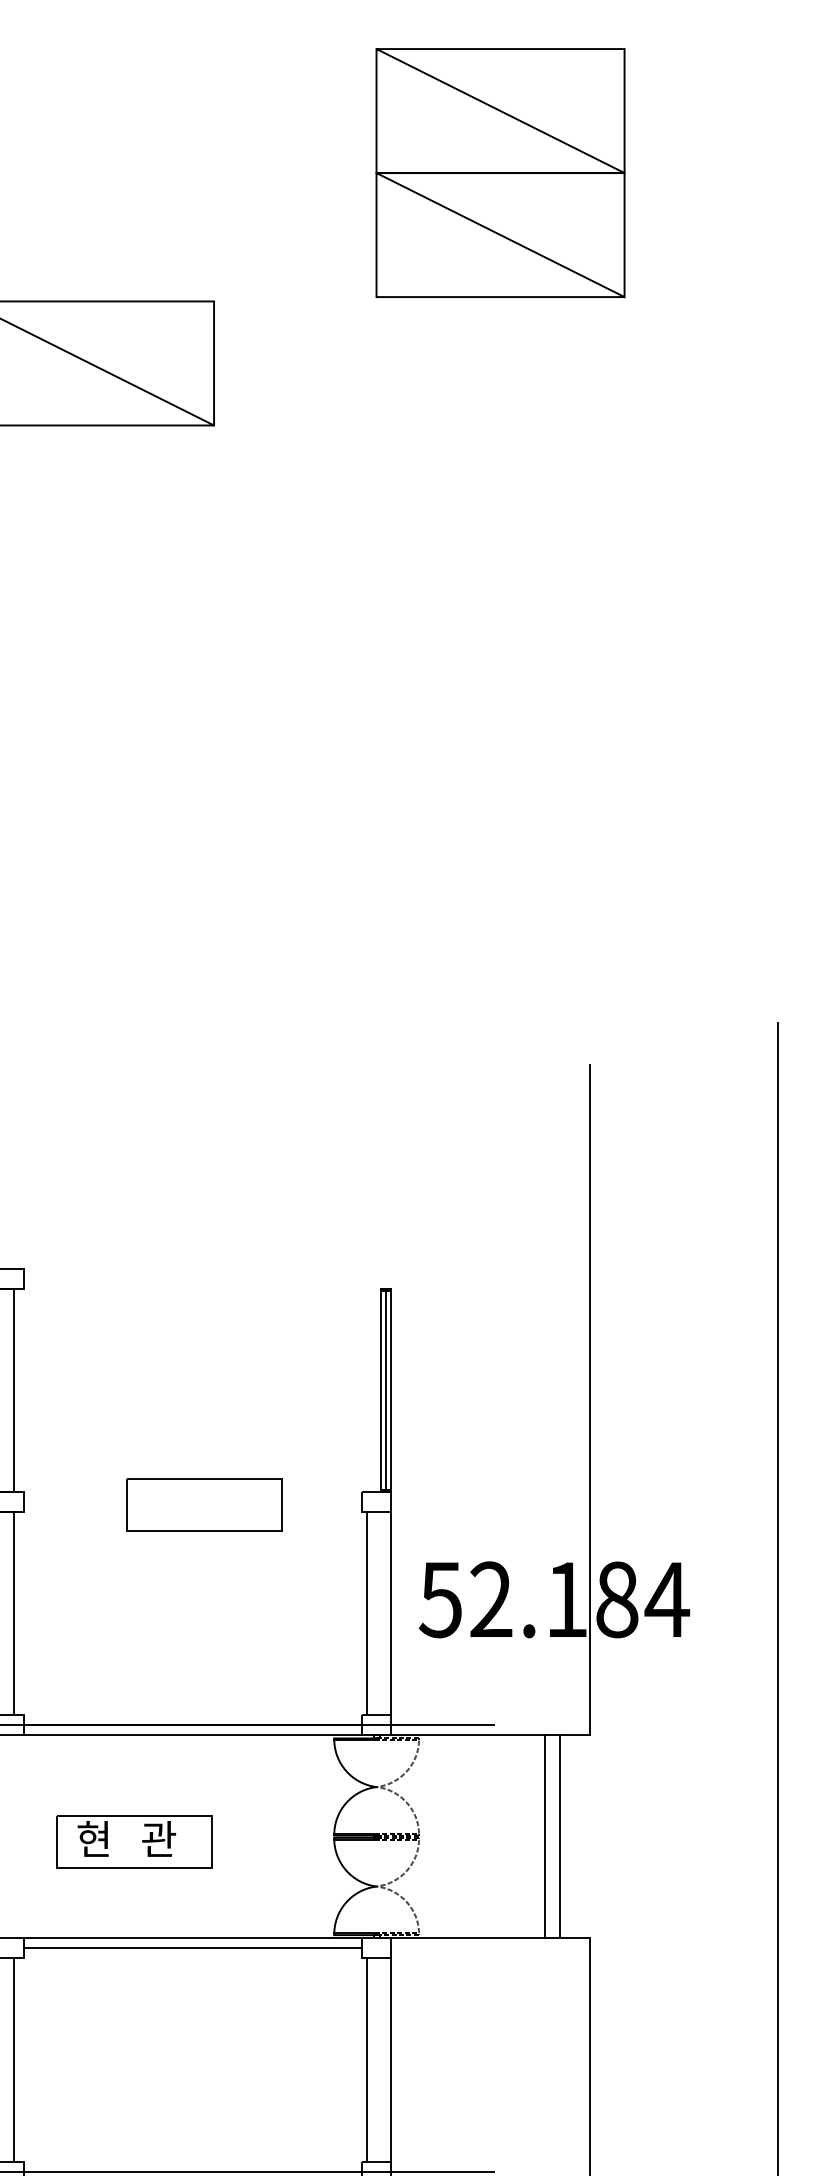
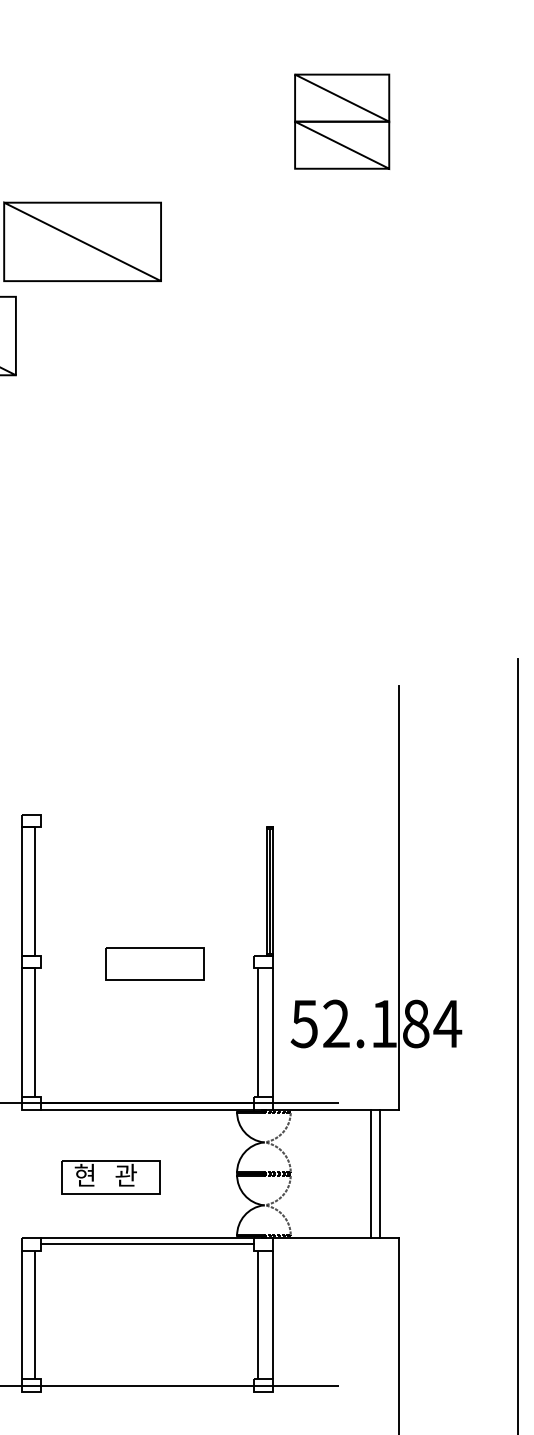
part: (499, 173) -> (341, 121), size x0.6

